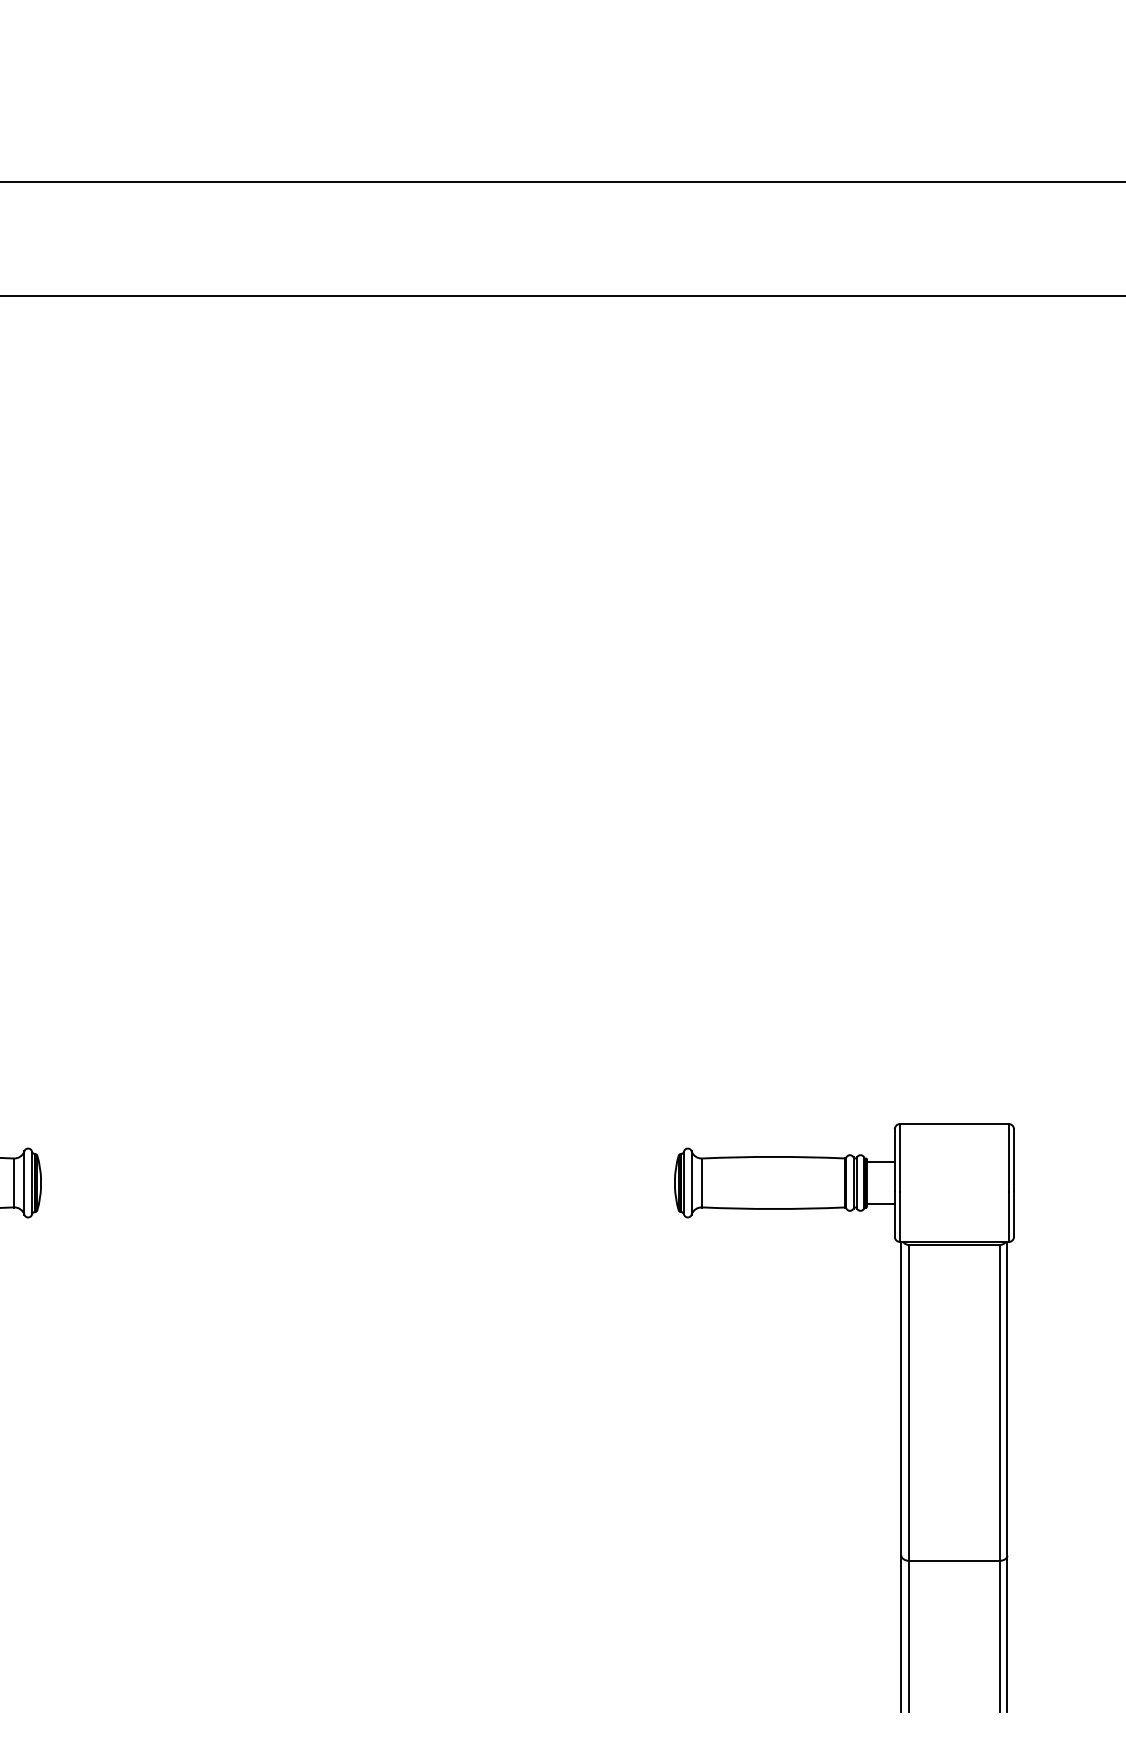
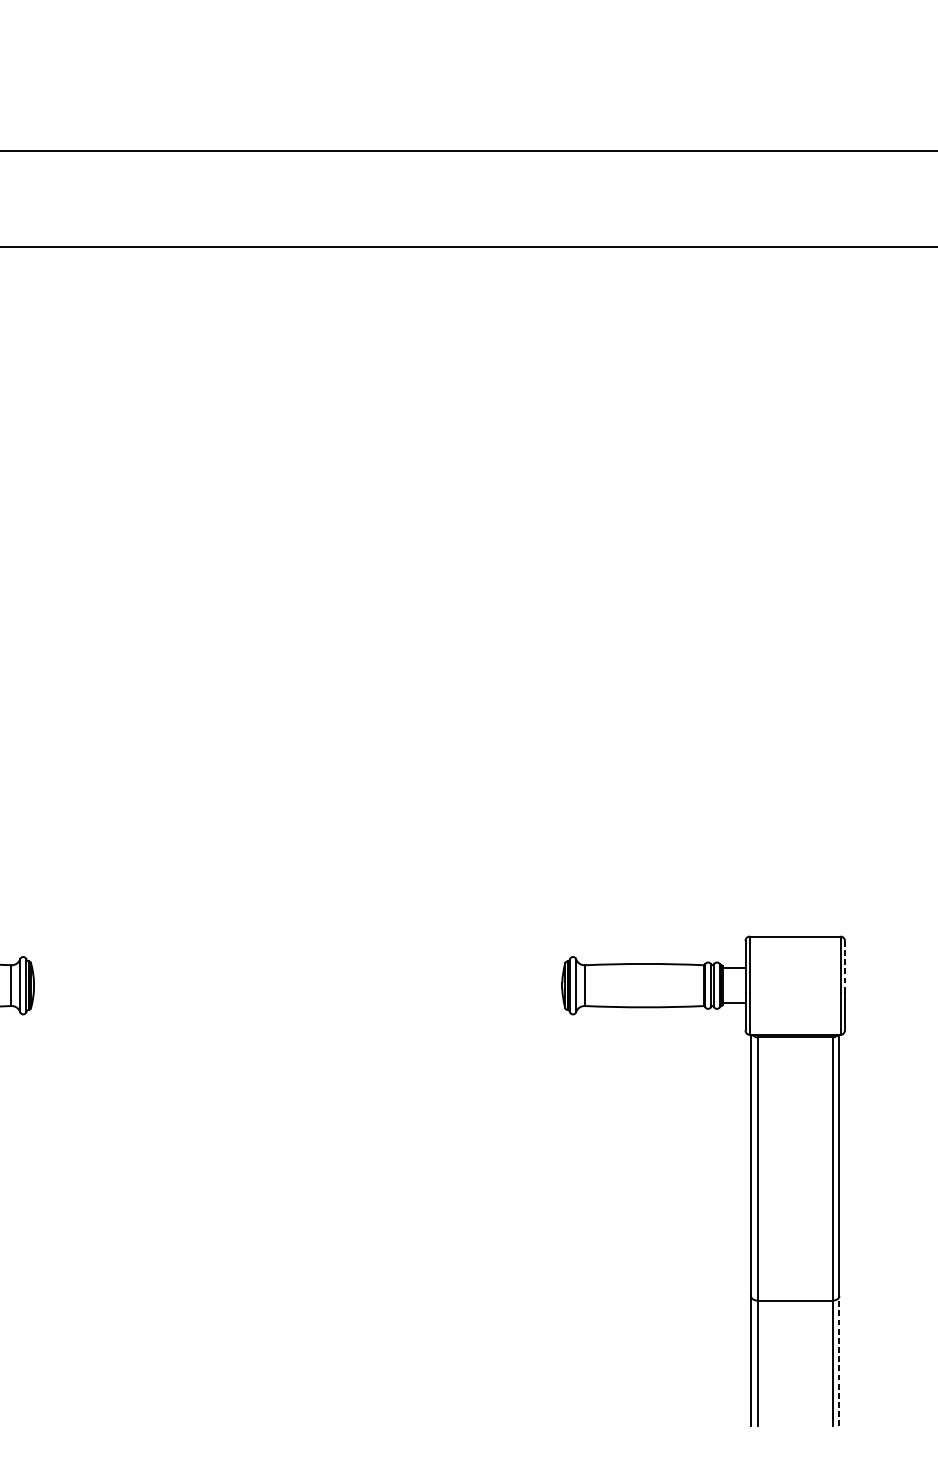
line: (1014, 1160) -> (845, 966), solid -> dashed
line: (1007, 1633) -> (839, 1361), solid -> dashed

